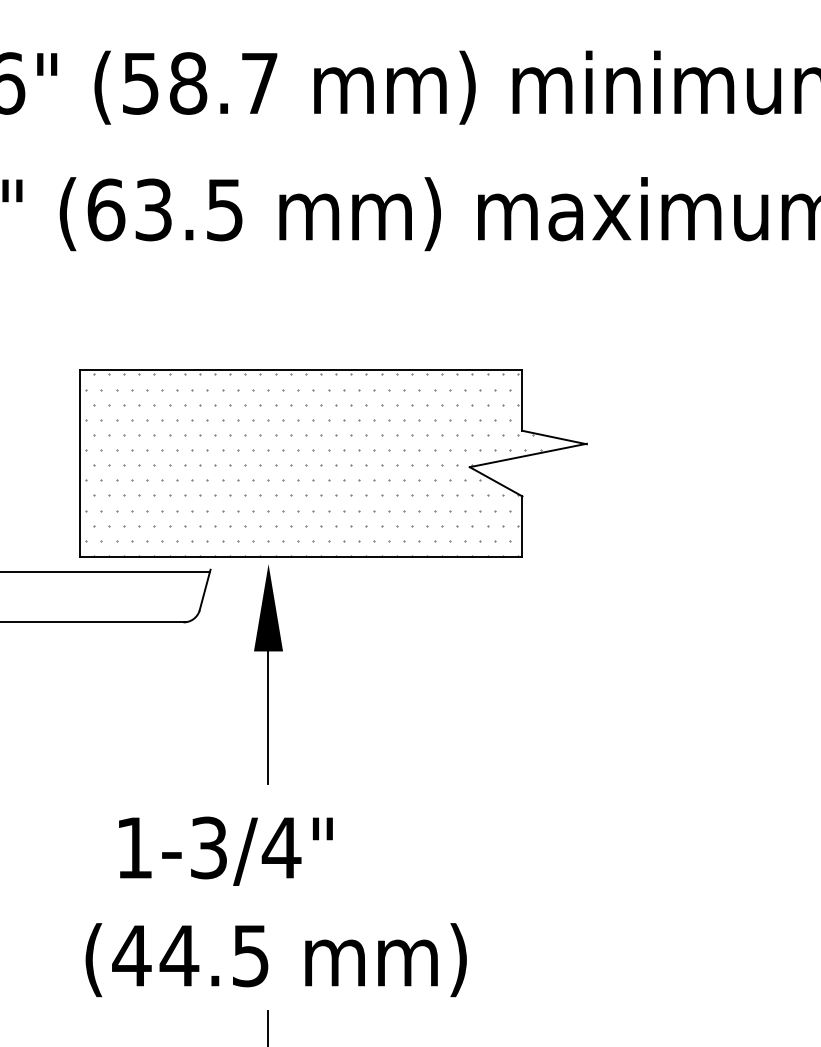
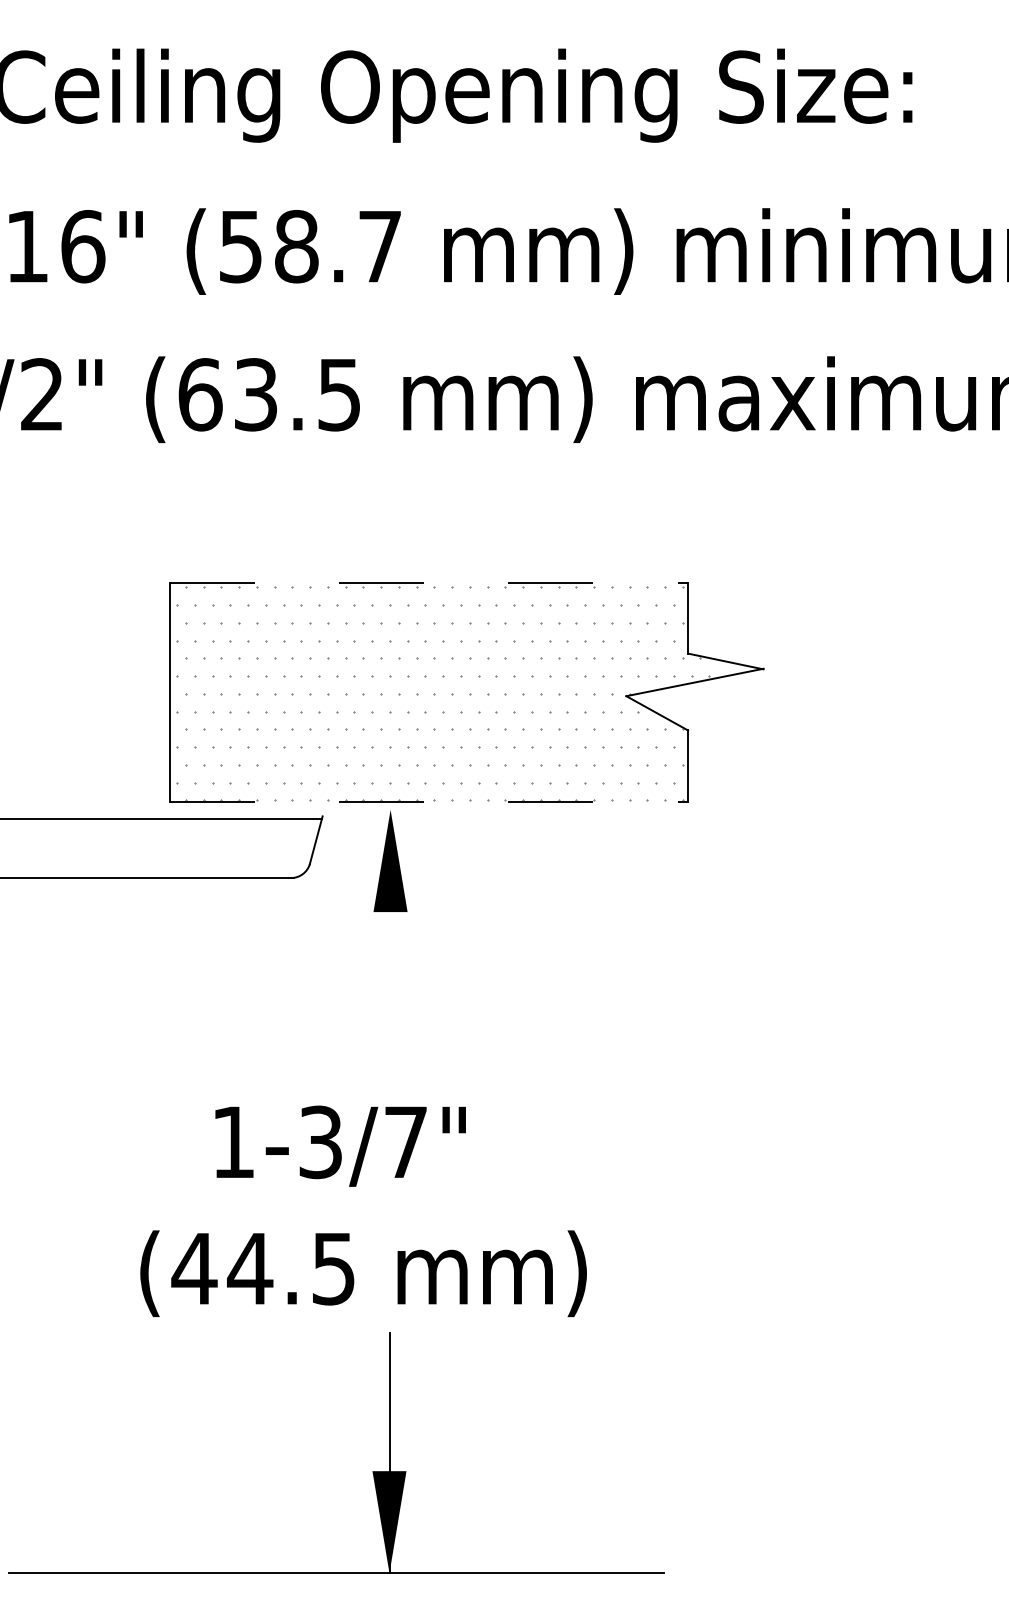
line: (301, 370) -> (429, 582), solid -> dashed
line: (301, 557) -> (429, 801), solid -> dashed
line: (267, 716) -> (389, 988), removed
text: (281, 847) -> (405, 1141), 1-3/4" -> 1-3/7"
text: (276, 959) -> (363, 1273), moved

